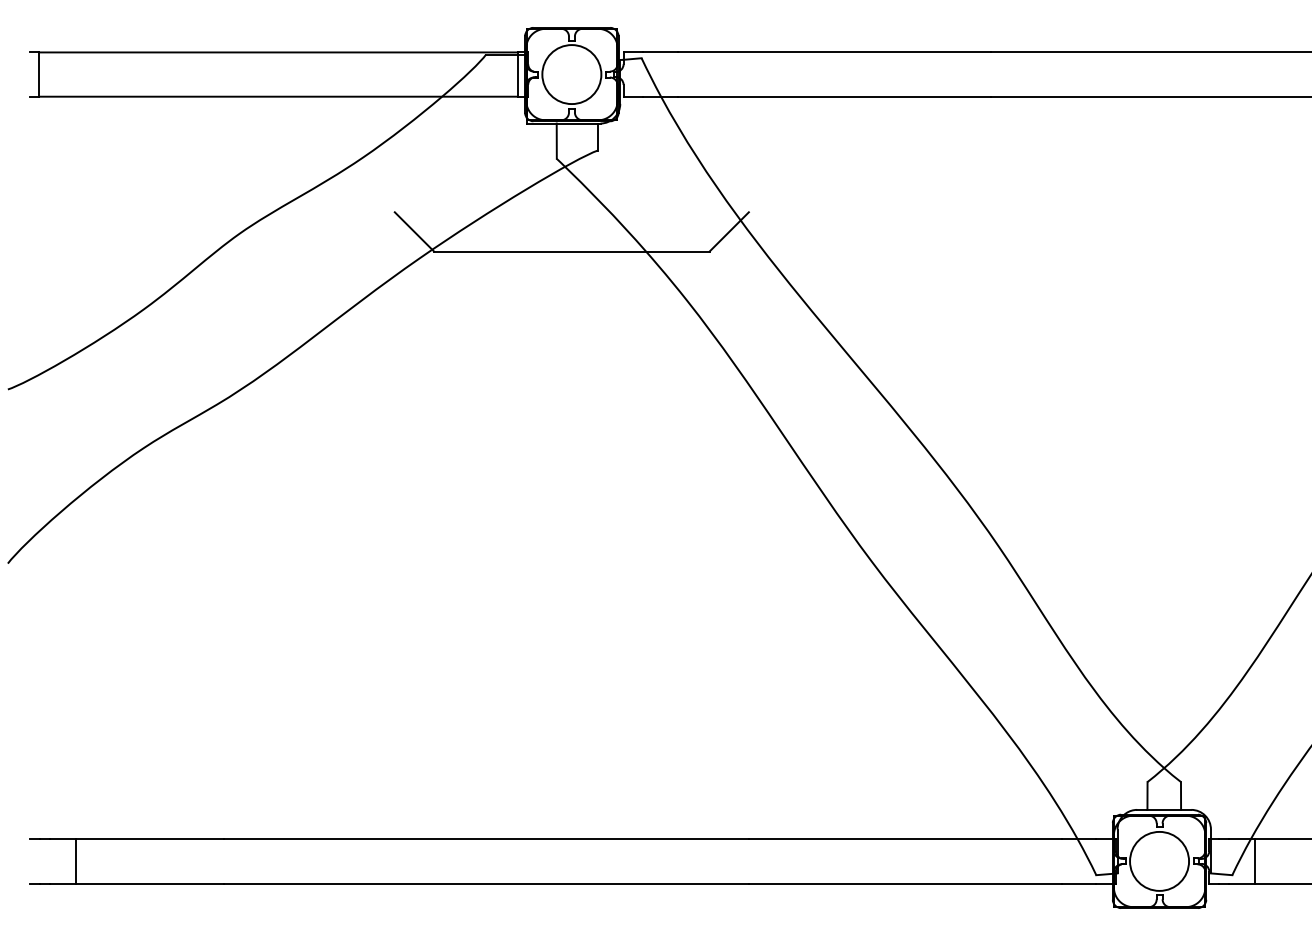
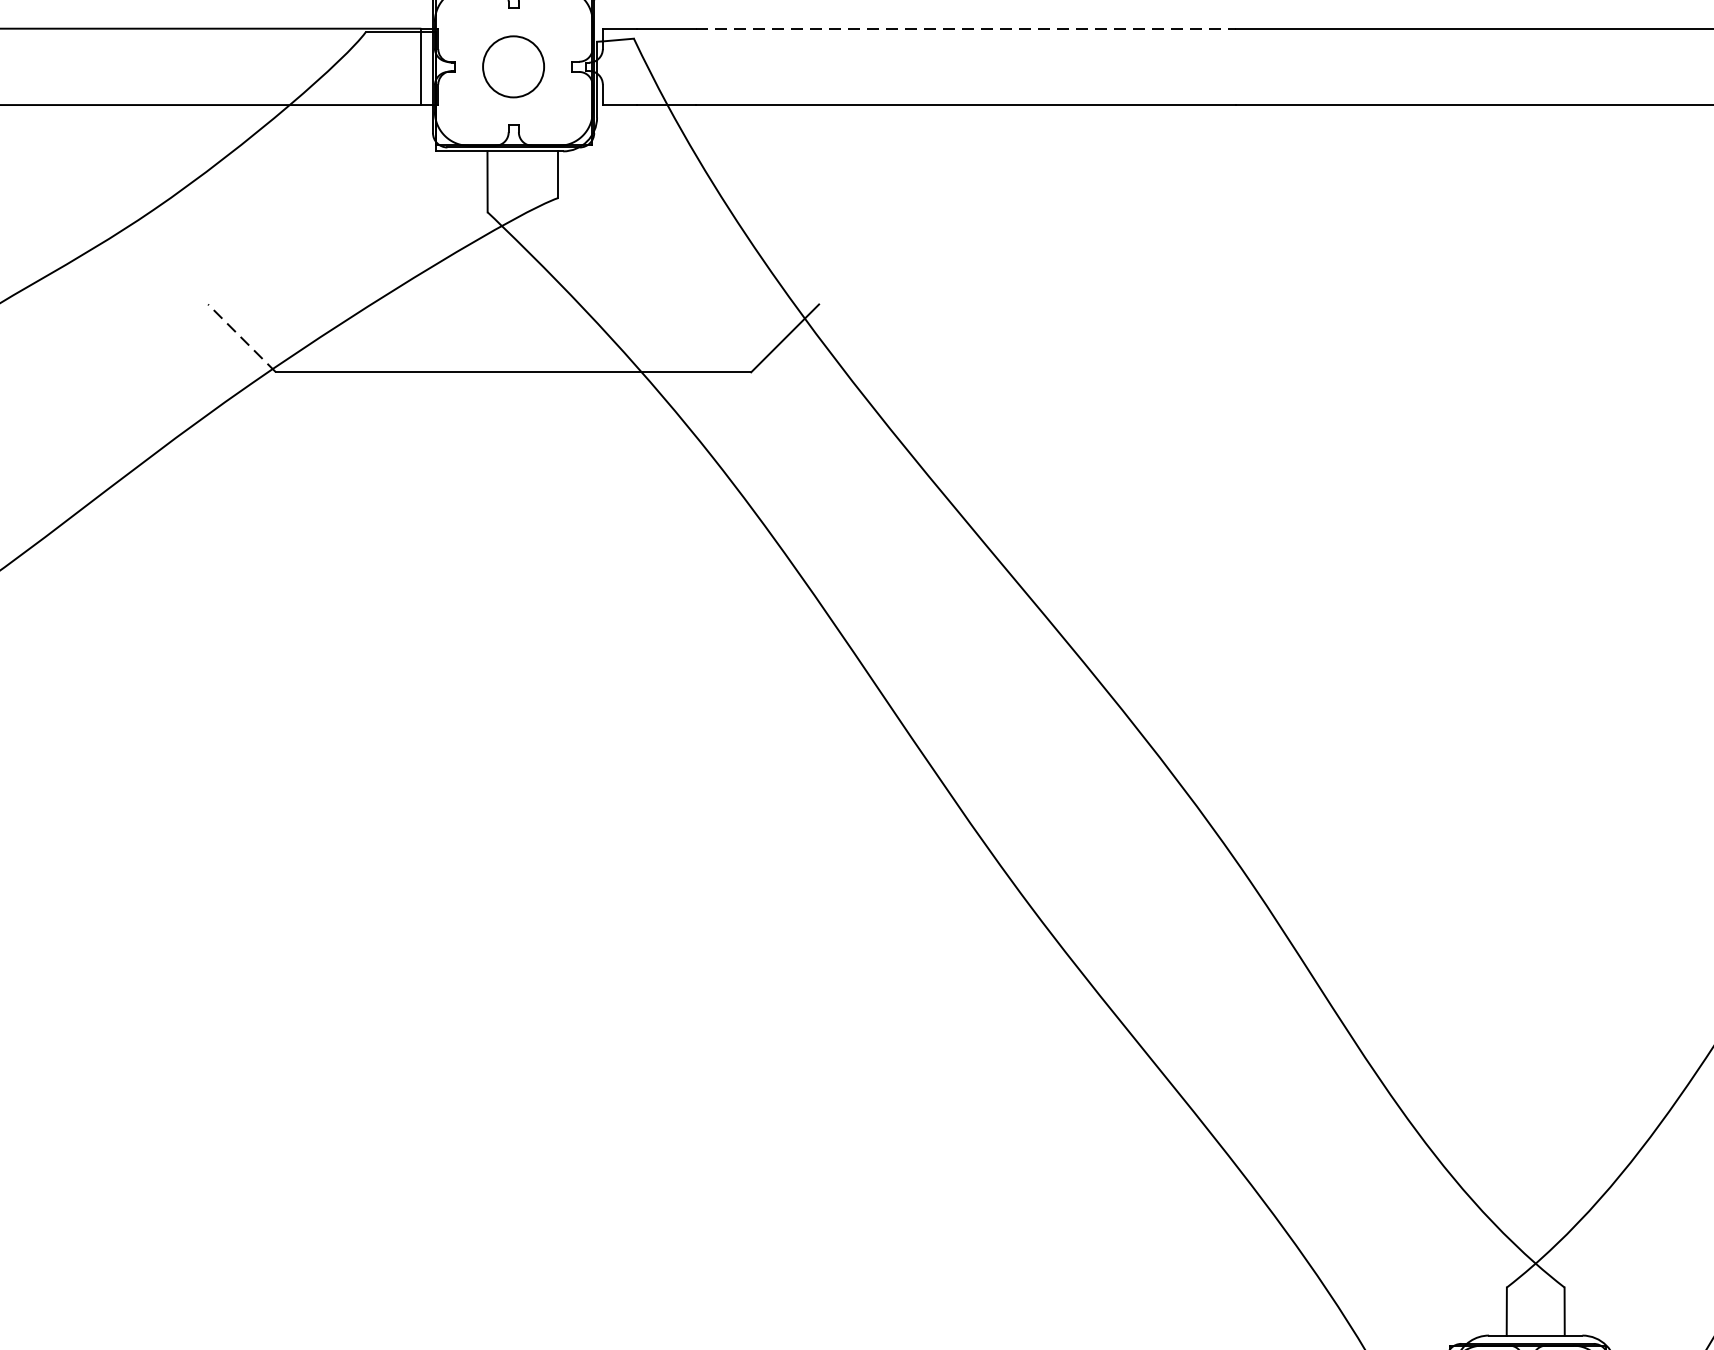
line: (834, 52) -> (966, 28), solid -> dashed
circle: (571, 74) -> (512, 66), size x0.6
line: (414, 231) -> (242, 337), solid -> dashed

